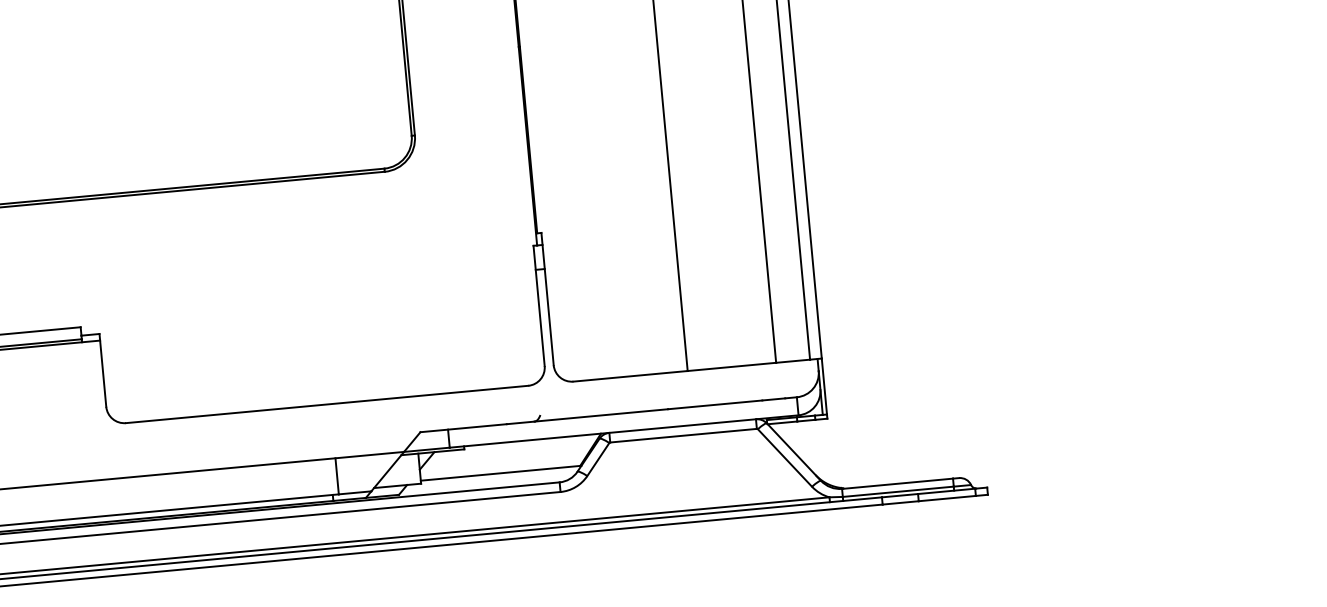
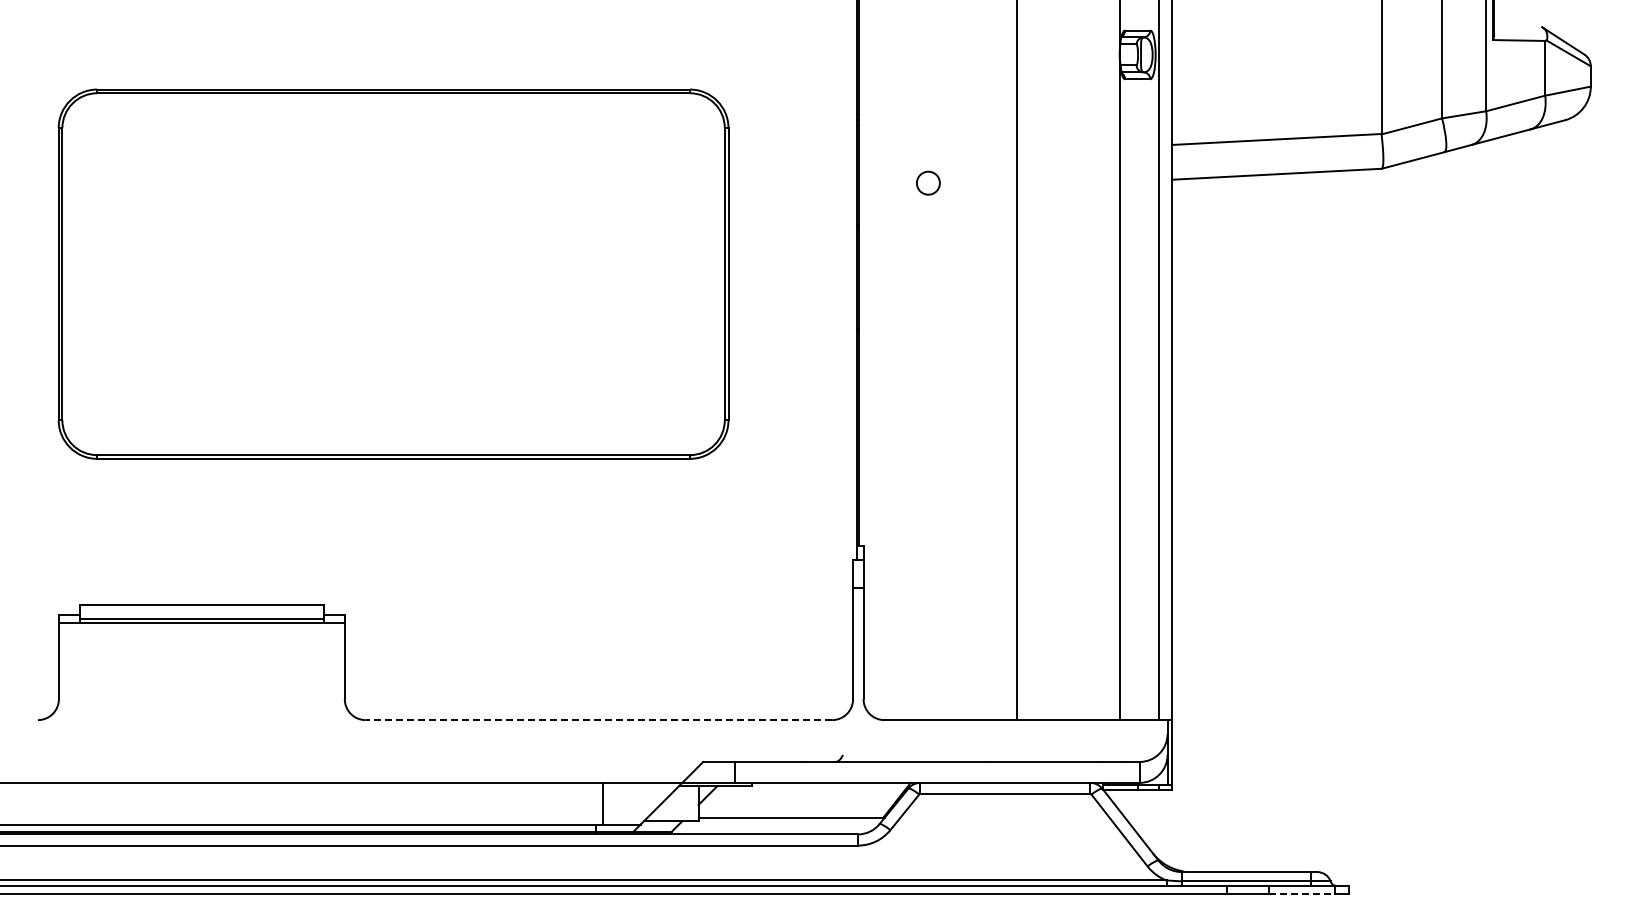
line: (326, 404) -> (598, 720), solid -> dashed
line: (947, 498) -> (1302, 894), solid -> dashed

